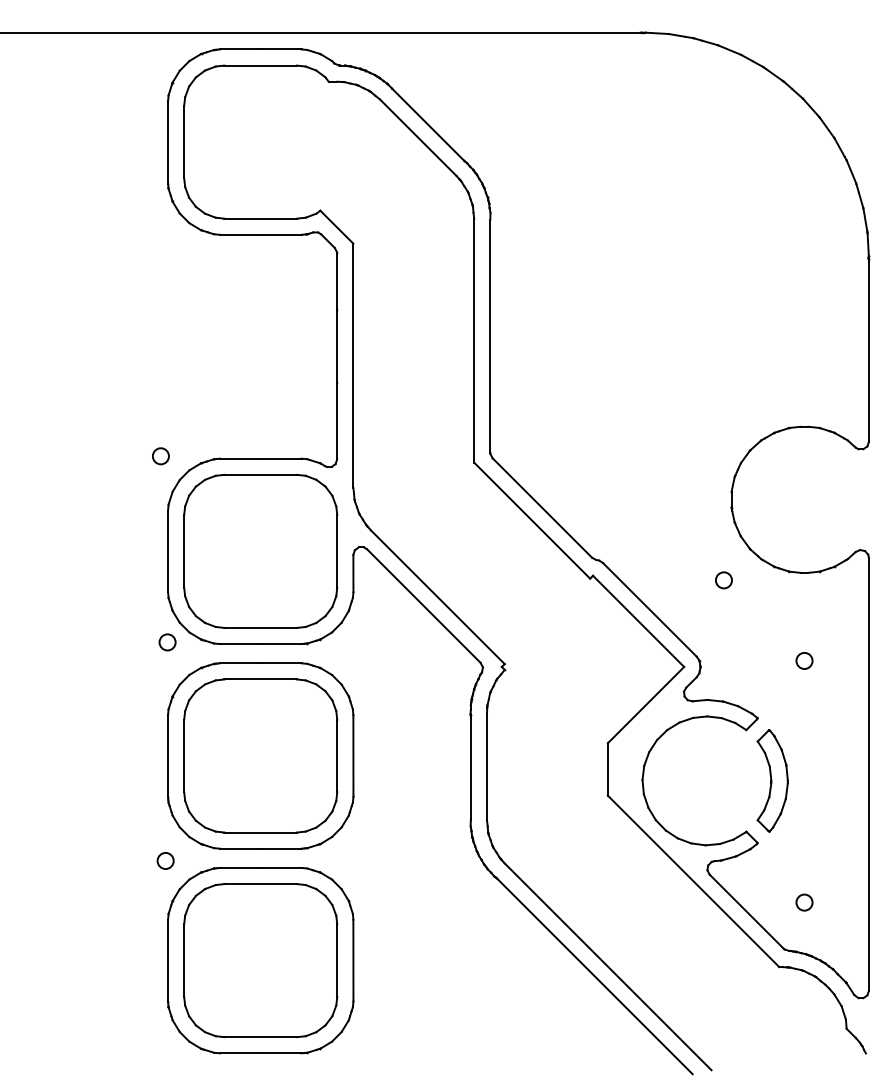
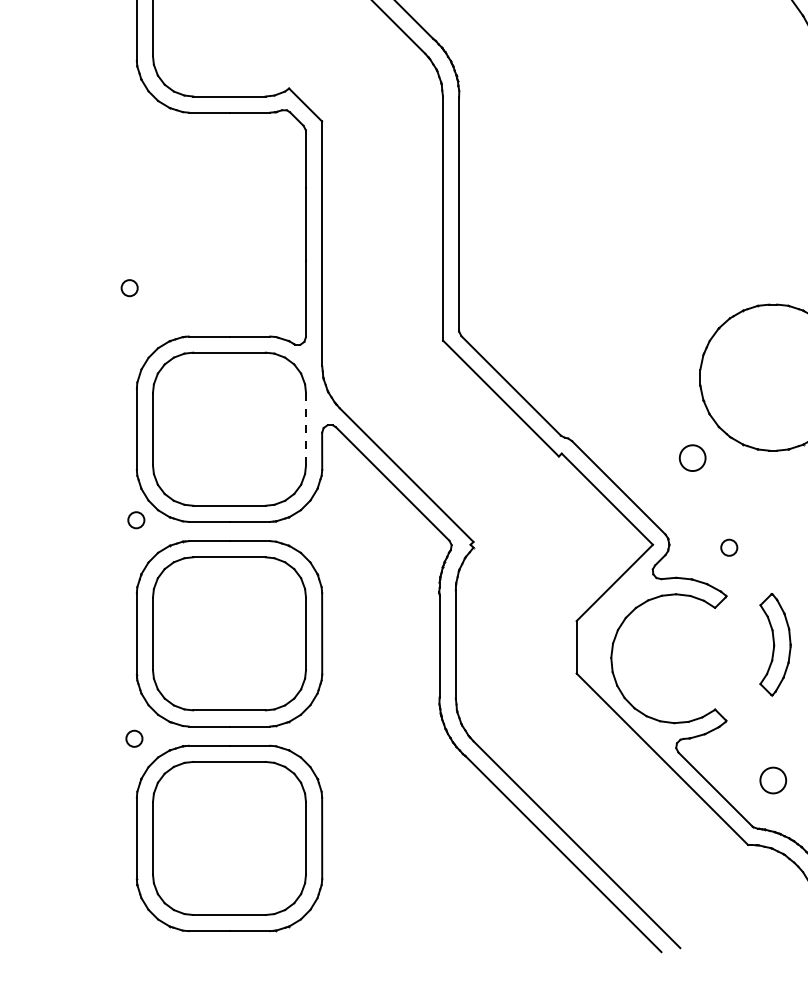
circle: (160, 456) -> (129, 288), moved
line: (337, 551) -> (306, 429), solid -> dashed
circle: (723, 580) -> (692, 458), size x1.6
circle: (804, 660) -> (729, 547), moved
part: (772, 780) -> (775, 644), moved
circle: (804, 902) -> (773, 780), size x1.6

